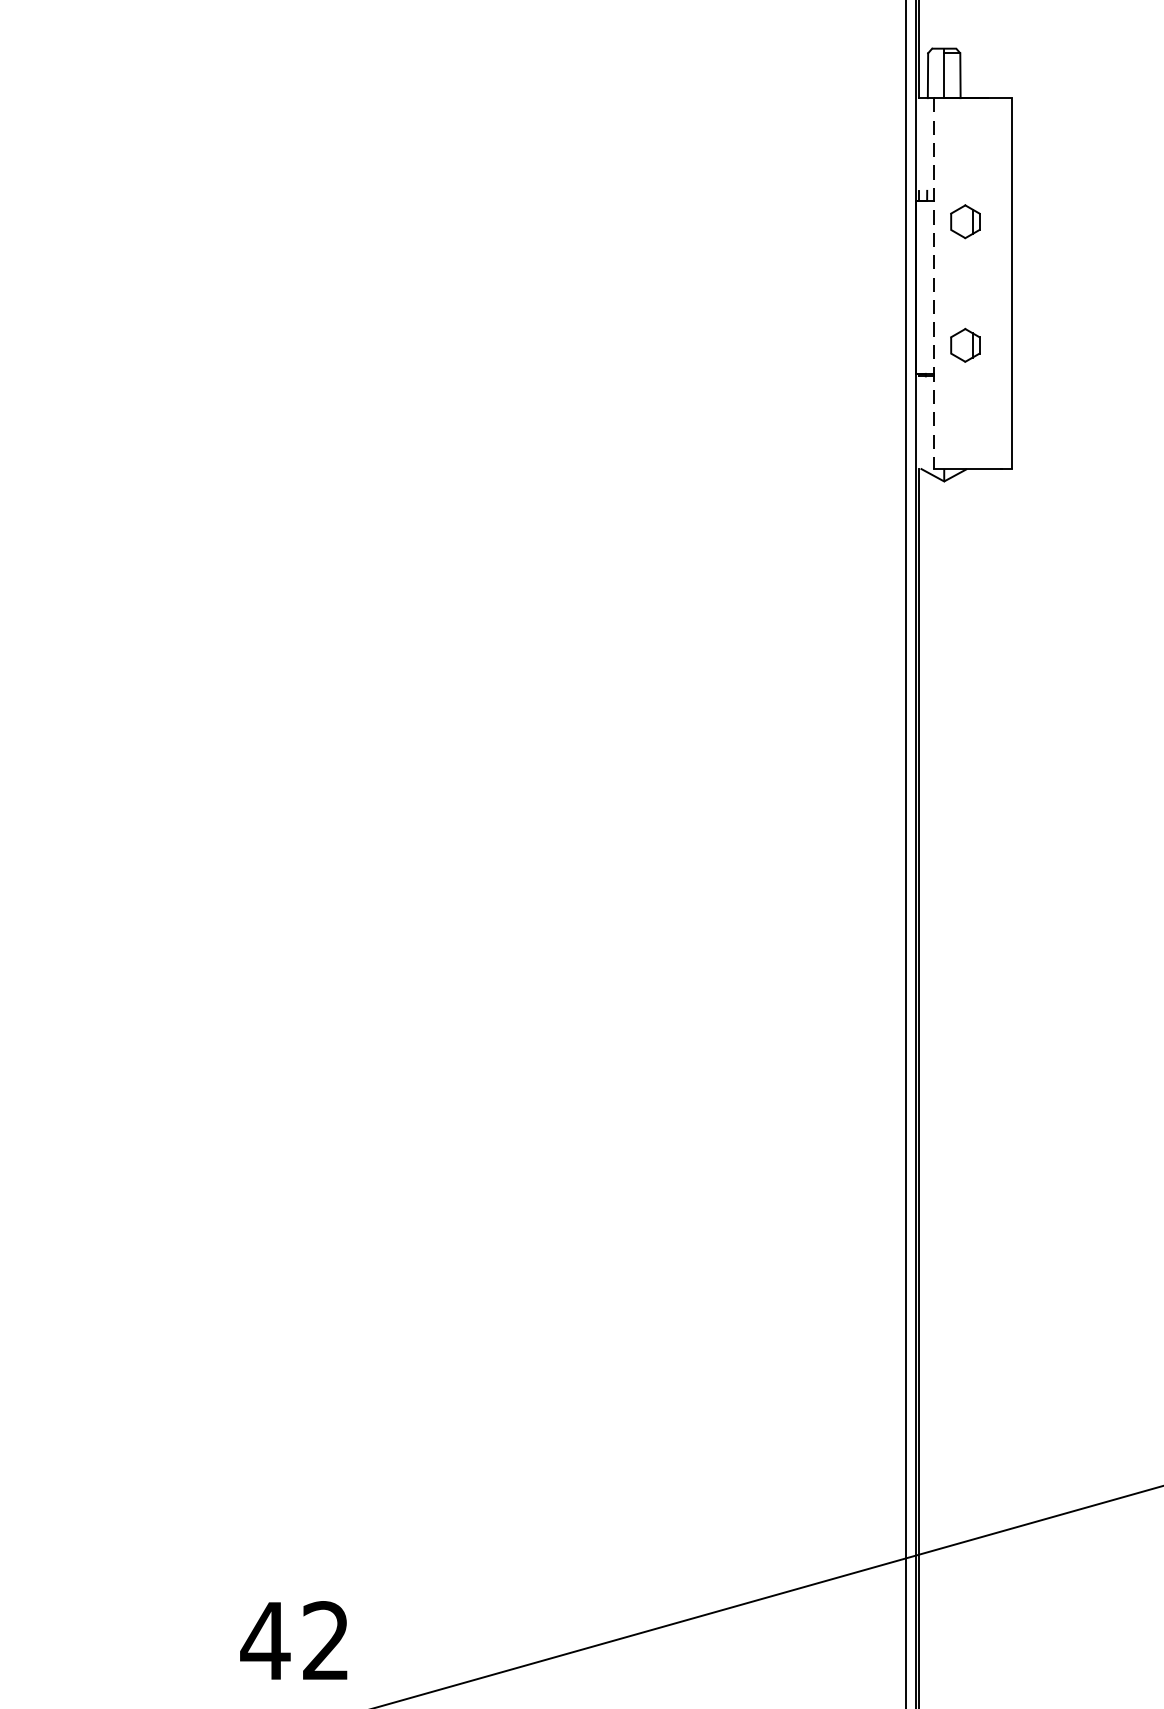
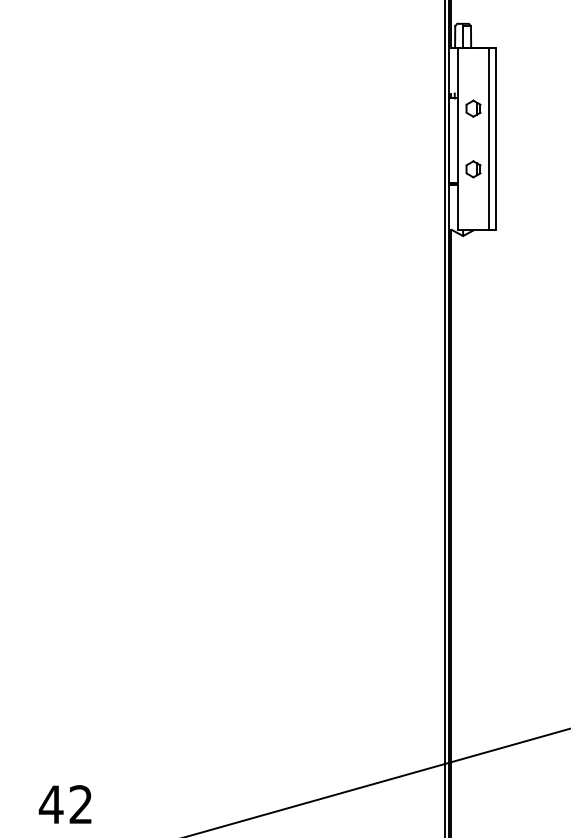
line: (934, 284) -> (458, 139), dashed -> solid
line: (995, 284) -> (488, 139), added
text: (292, 1640) -> (64, 804), moved

